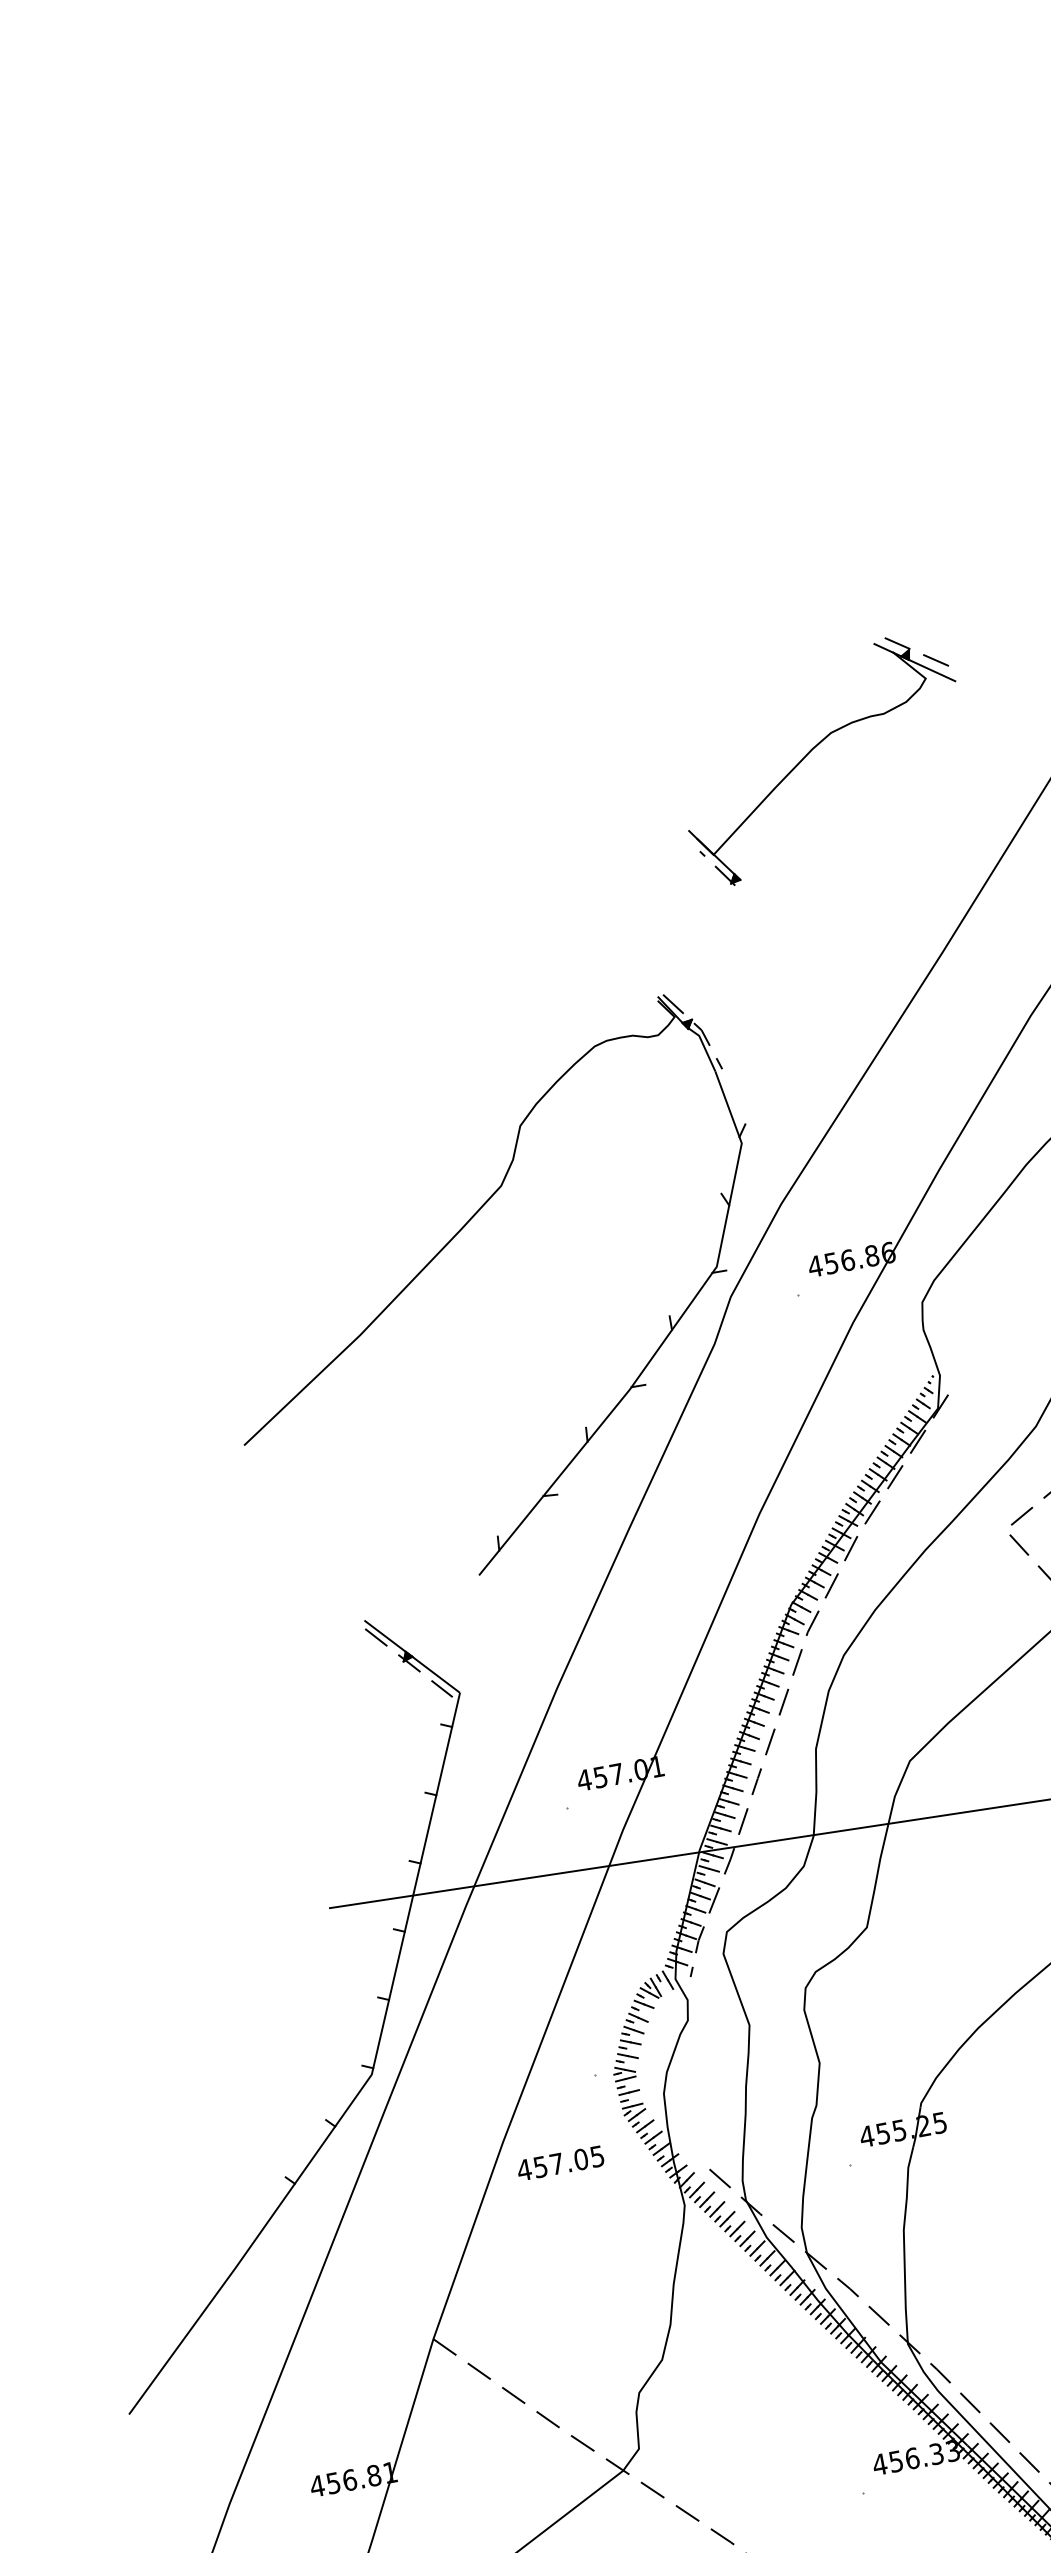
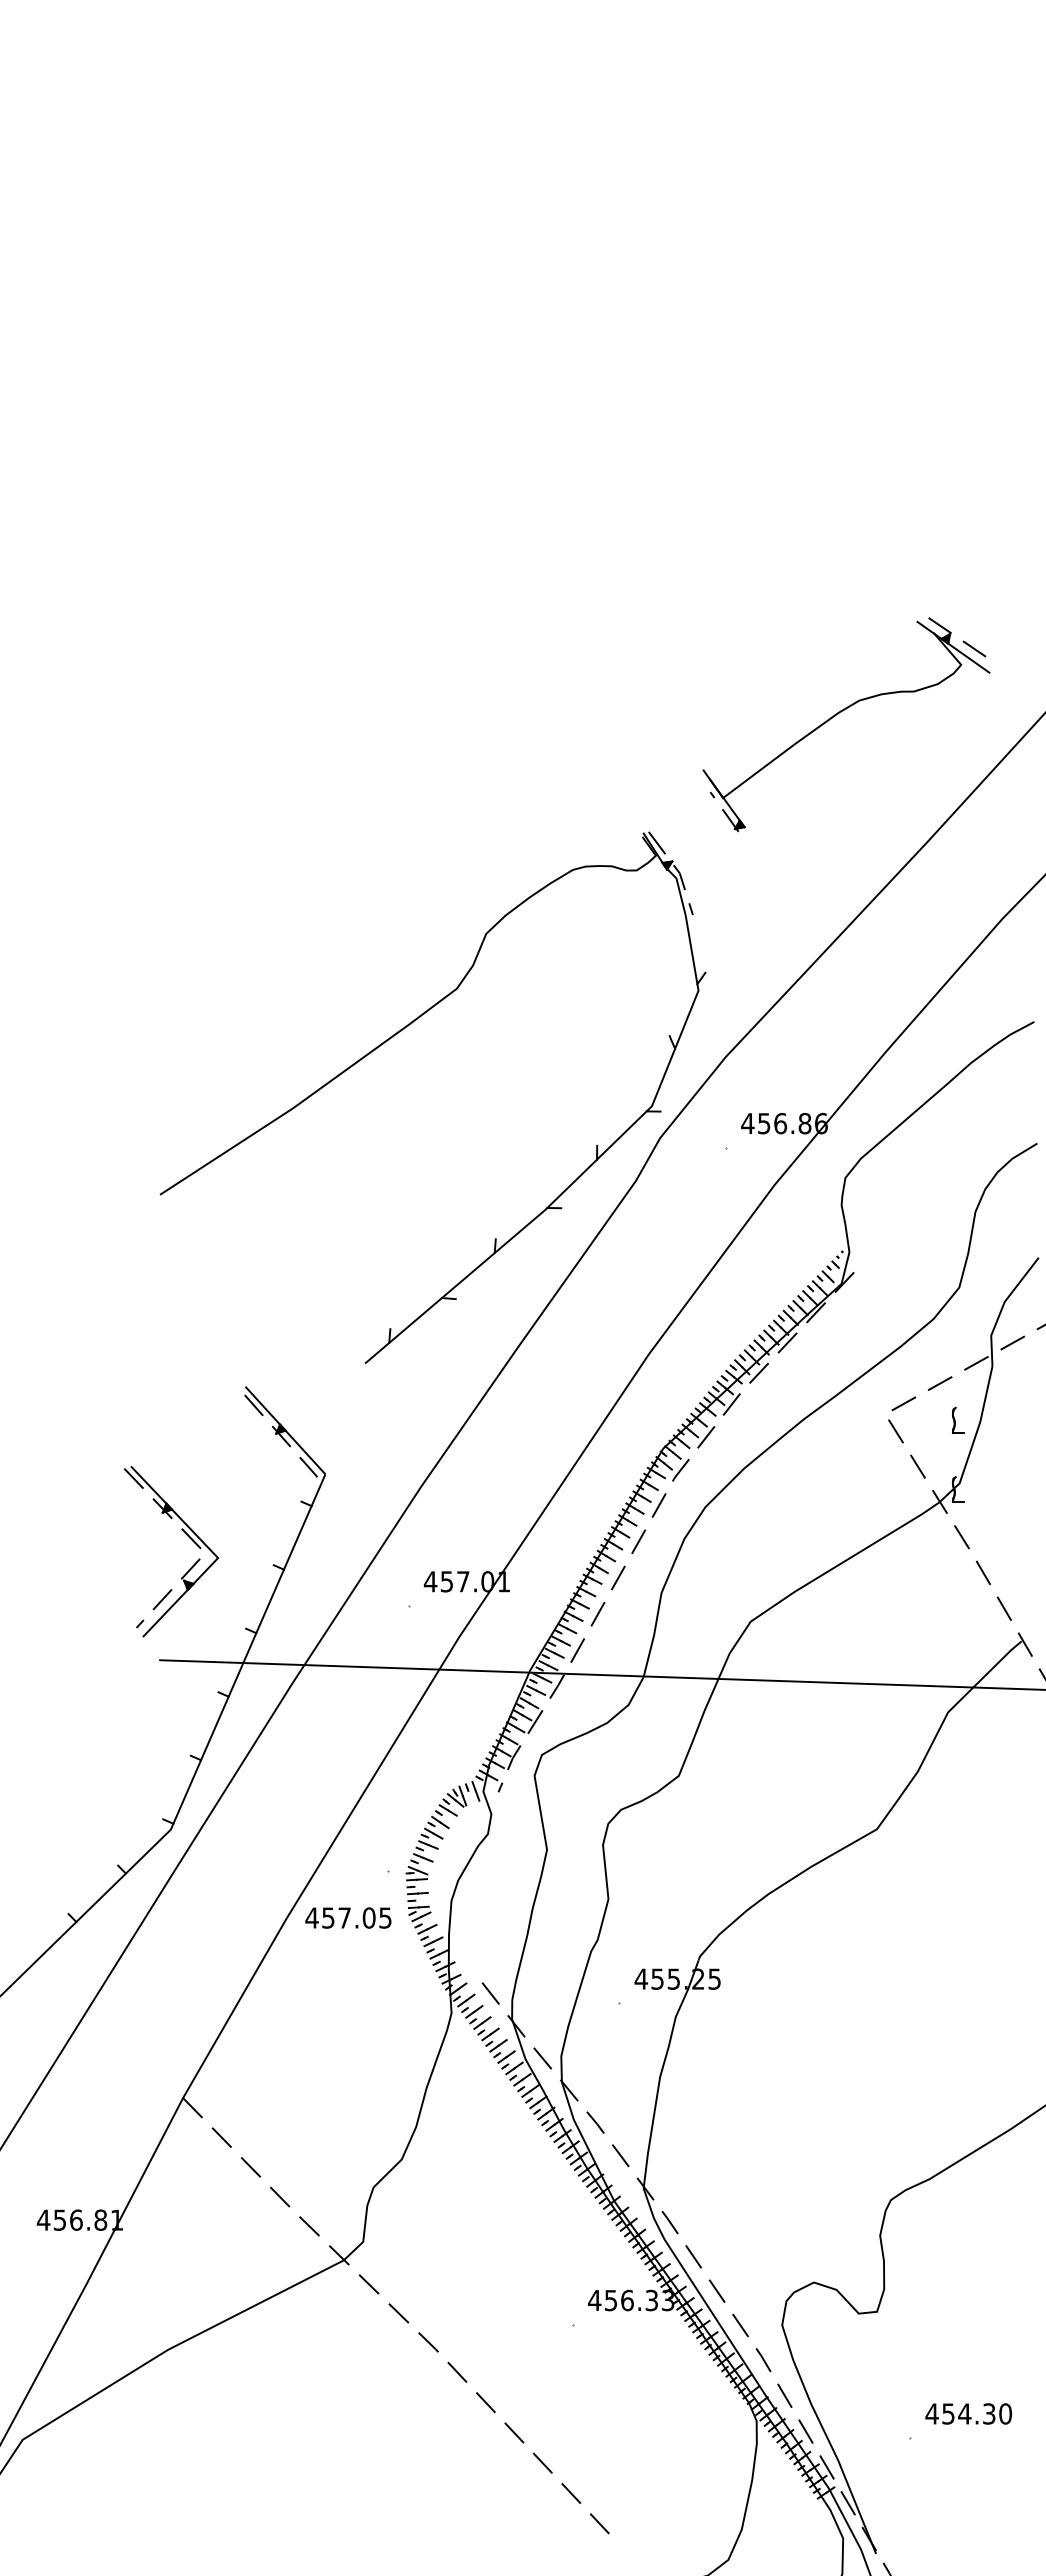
part: (812, 750) -> (838, 714), moved
part: (333, 1779) -> (186, 1535), added
text: (560, 2162) -> (348, 1917), moved

